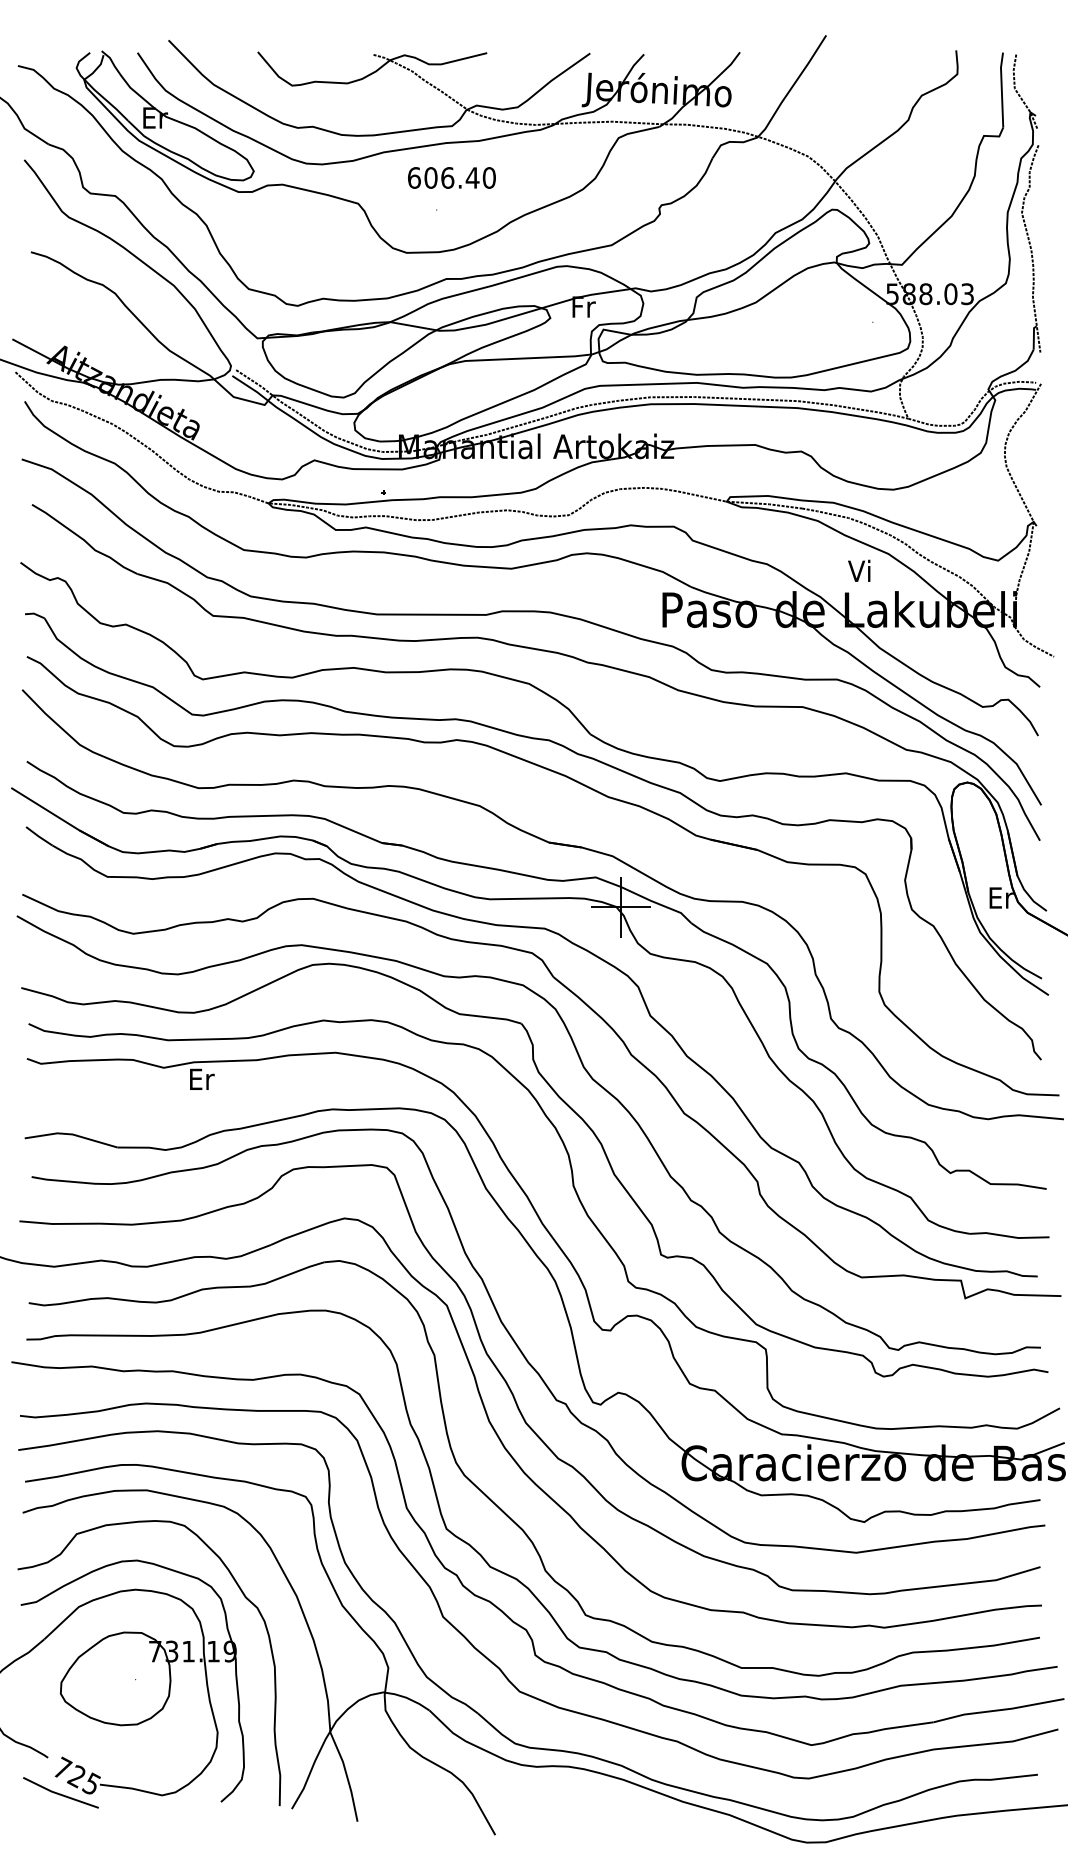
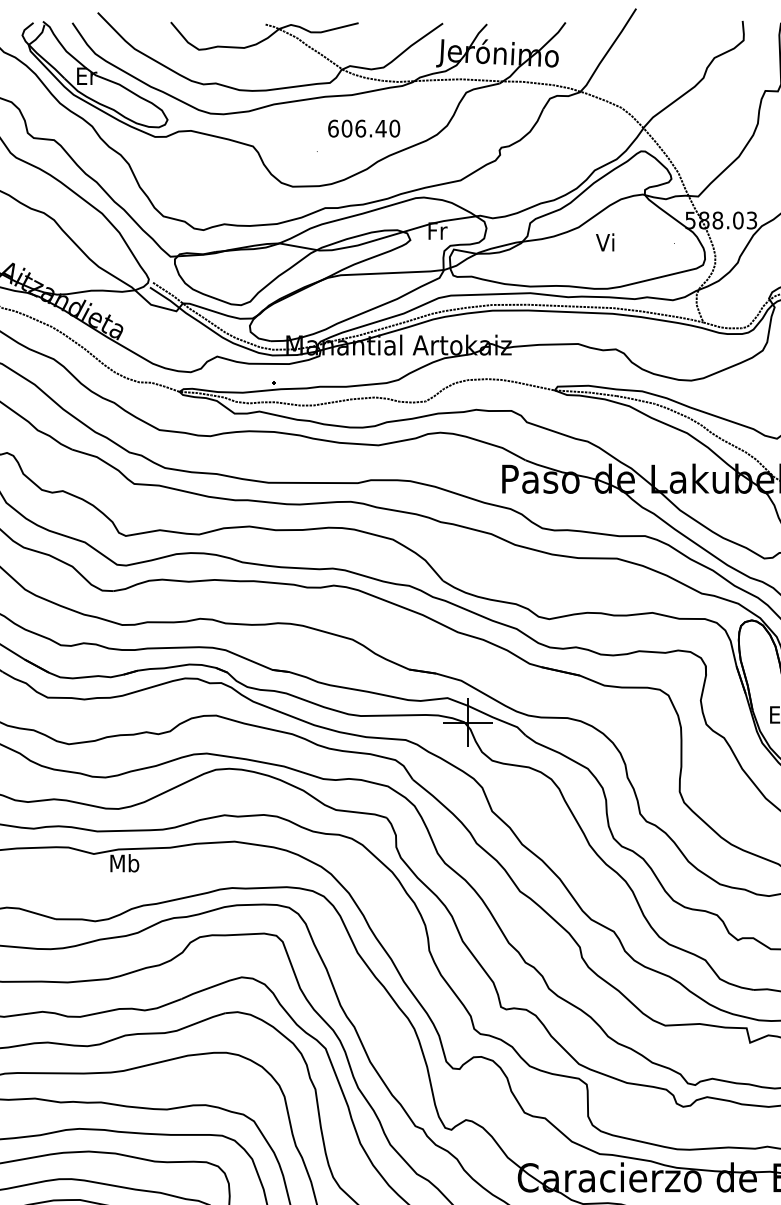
text: (451, 177) -> (363, 128), moved
text: (859, 570) -> (605, 242), moved
text: (201, 1079) -> (124, 863), Er -> Mb

